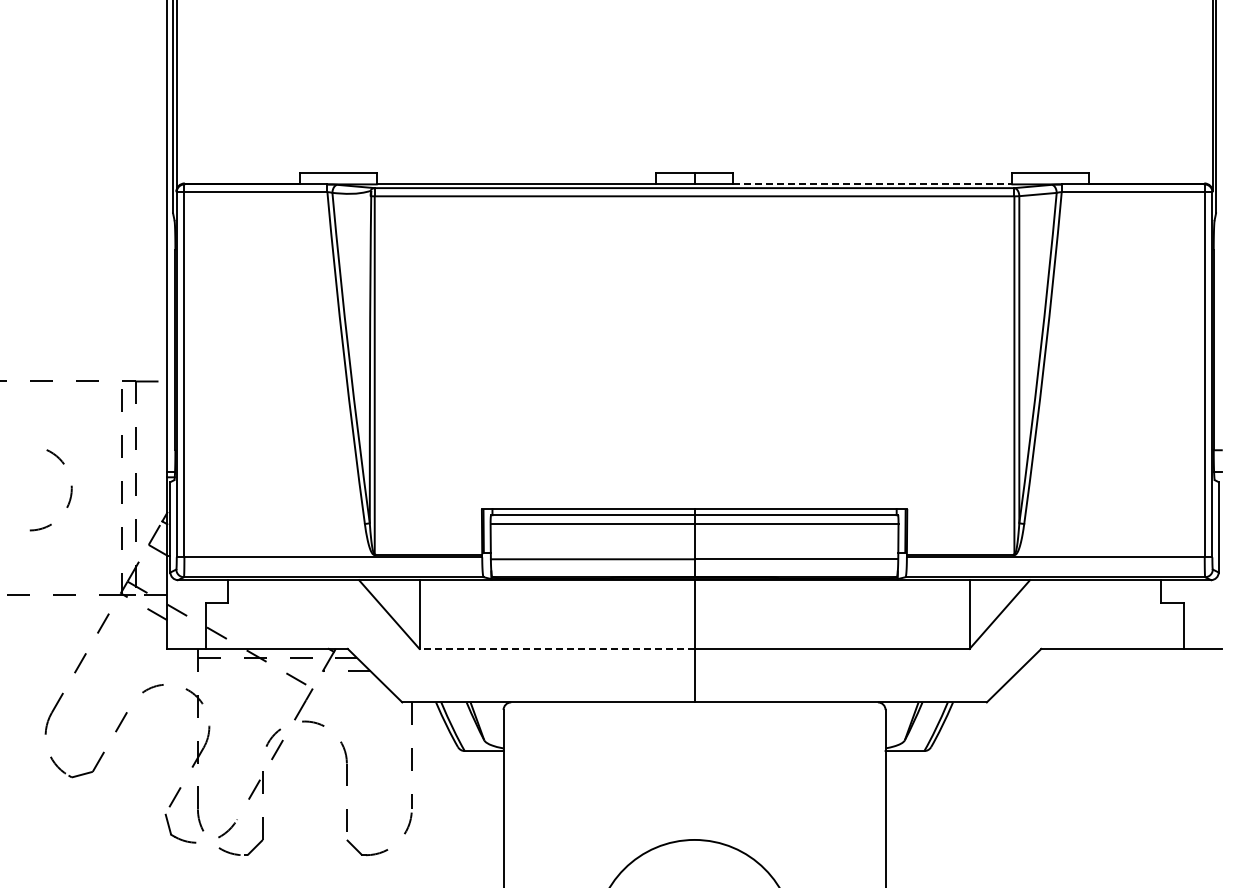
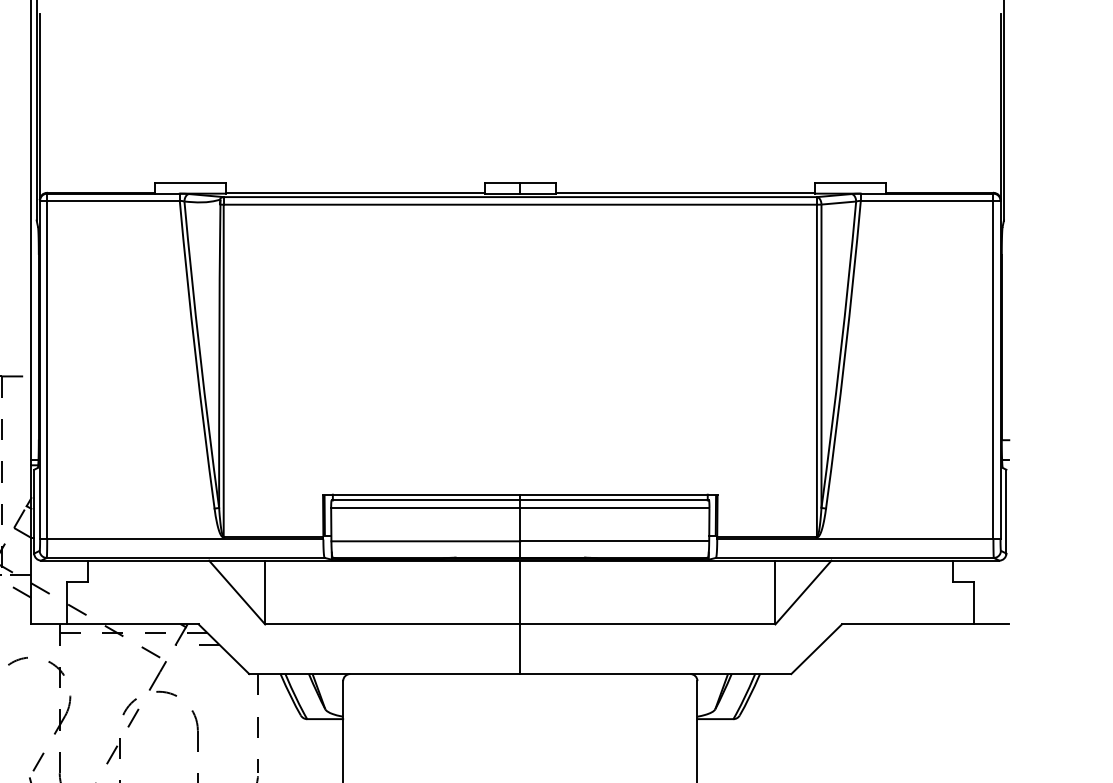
line: (872, 183) -> (685, 192), dashed -> solid
line: (557, 648) -> (393, 624), dashed -> solid

